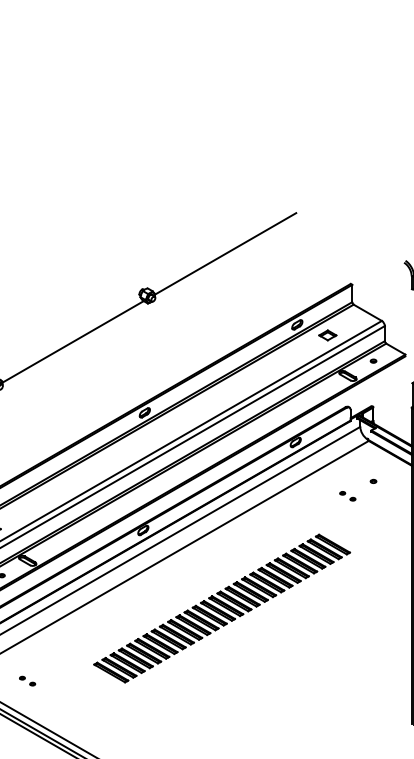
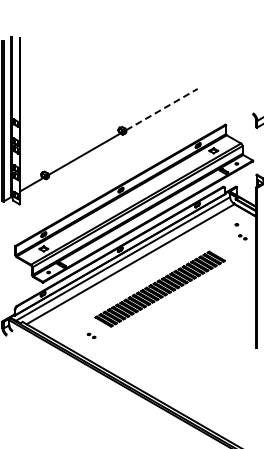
line: (226, 253) -> (162, 109), solid -> dashed
part: (347, 496) -> (242, 237), moved
part: (27, 680) -> (91, 335), moved

